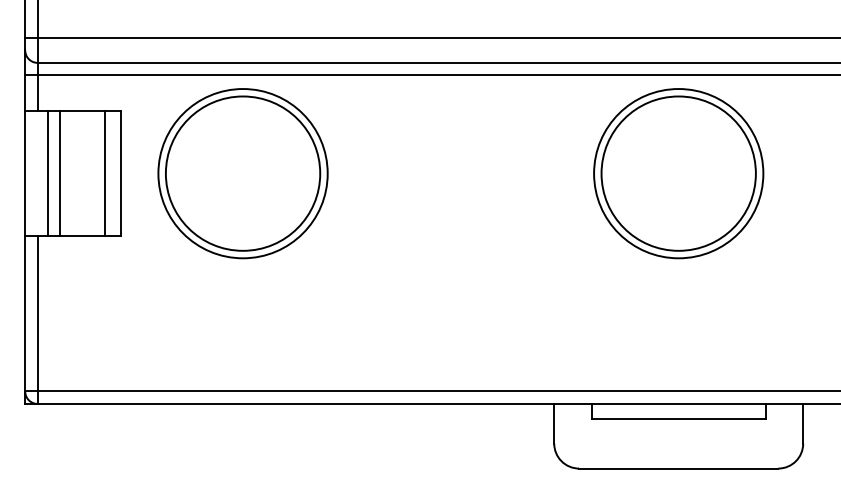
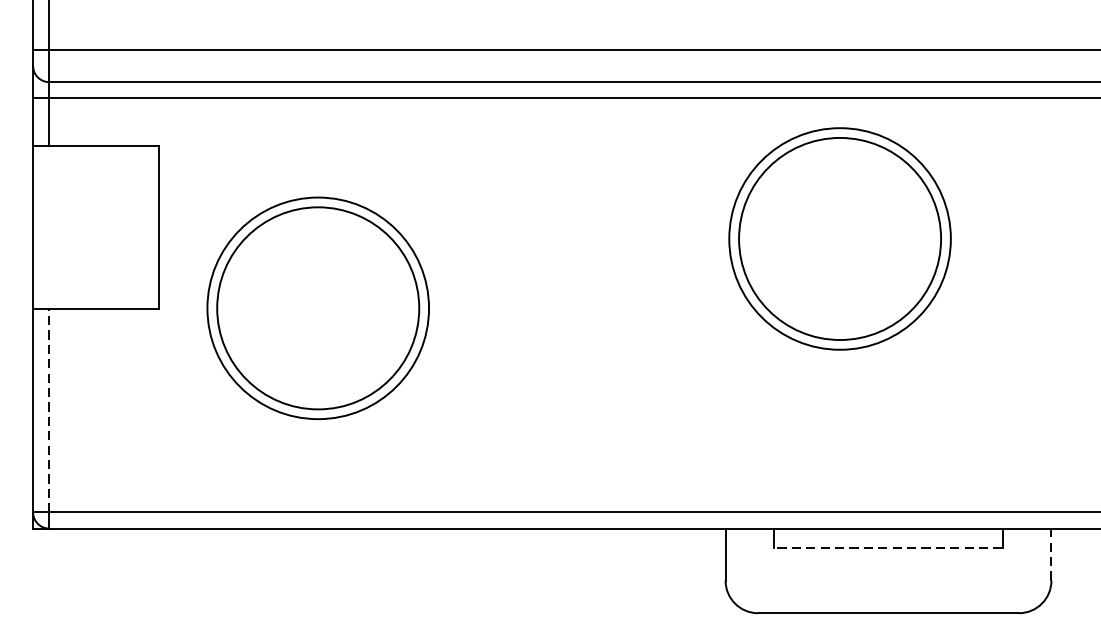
line: (47, 173) -> (62, 226), removed
line: (60, 173) -> (79, 226), removed
line: (104, 173) -> (136, 226), removed
part: (242, 173) -> (317, 308), moved
part: (678, 173) -> (839, 238), moved
line: (37, 313) -> (49, 410), solid -> dashed
line: (678, 418) -> (888, 547), solid -> dashed
line: (803, 423) -> (1051, 554), solid -> dashed

